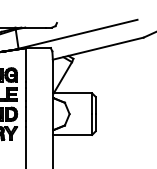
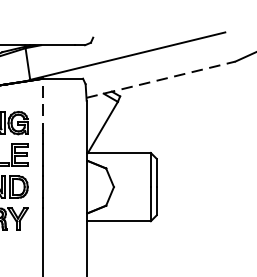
line: (98, 48) -> (161, 79), solid -> dashed
line: (26, 64) -> (43, 105), solid -> dashed

